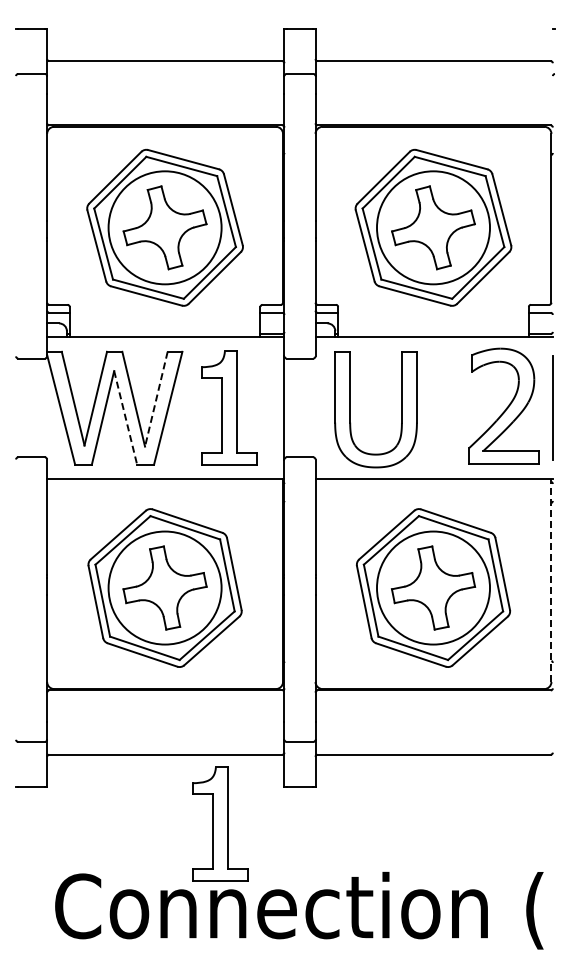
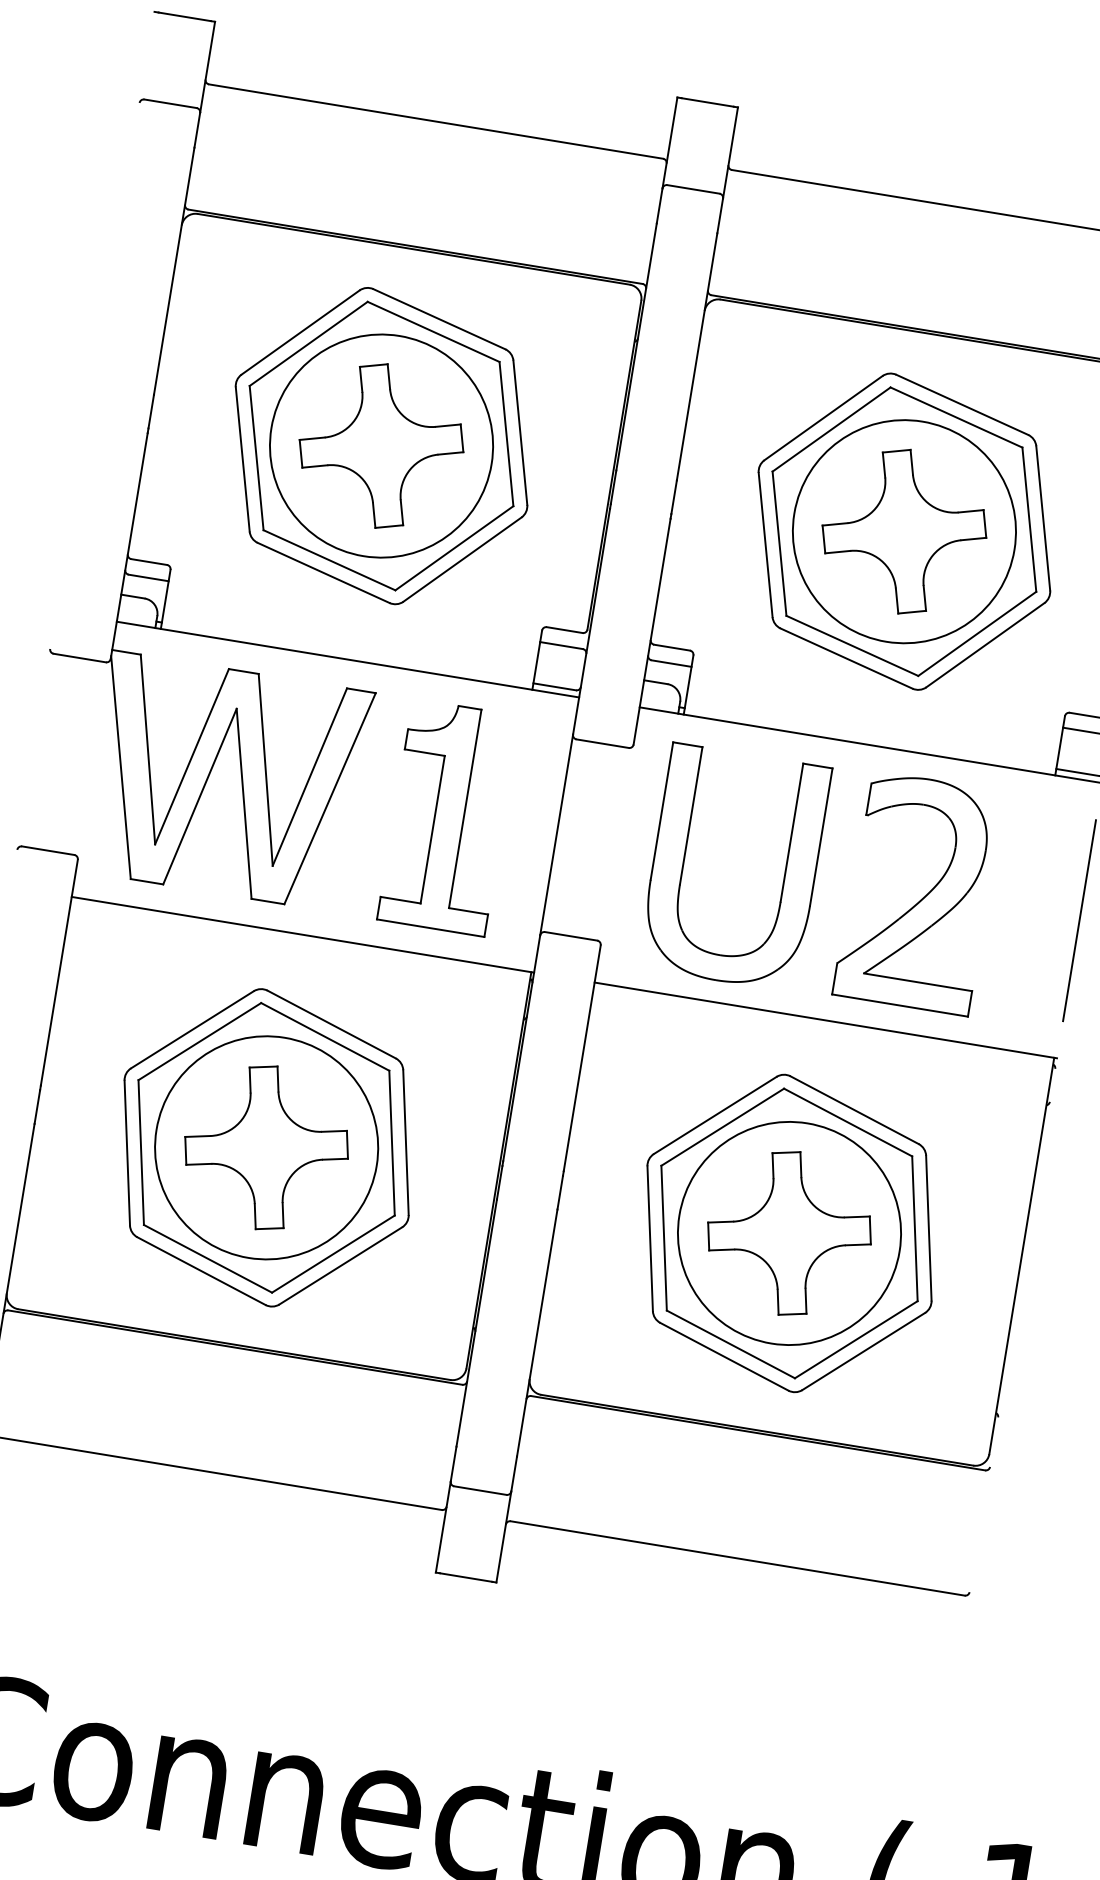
line: (156, 399) -> (310, 777), dashed -> solid
part: (503, 405) -> (917, 891), moved
line: (125, 418) -> (243, 804), dashed -> solid
line: (551, 580) -> (1021, 1256), dashed -> solid
part: (220, 823) -> (299, 1624), removed

